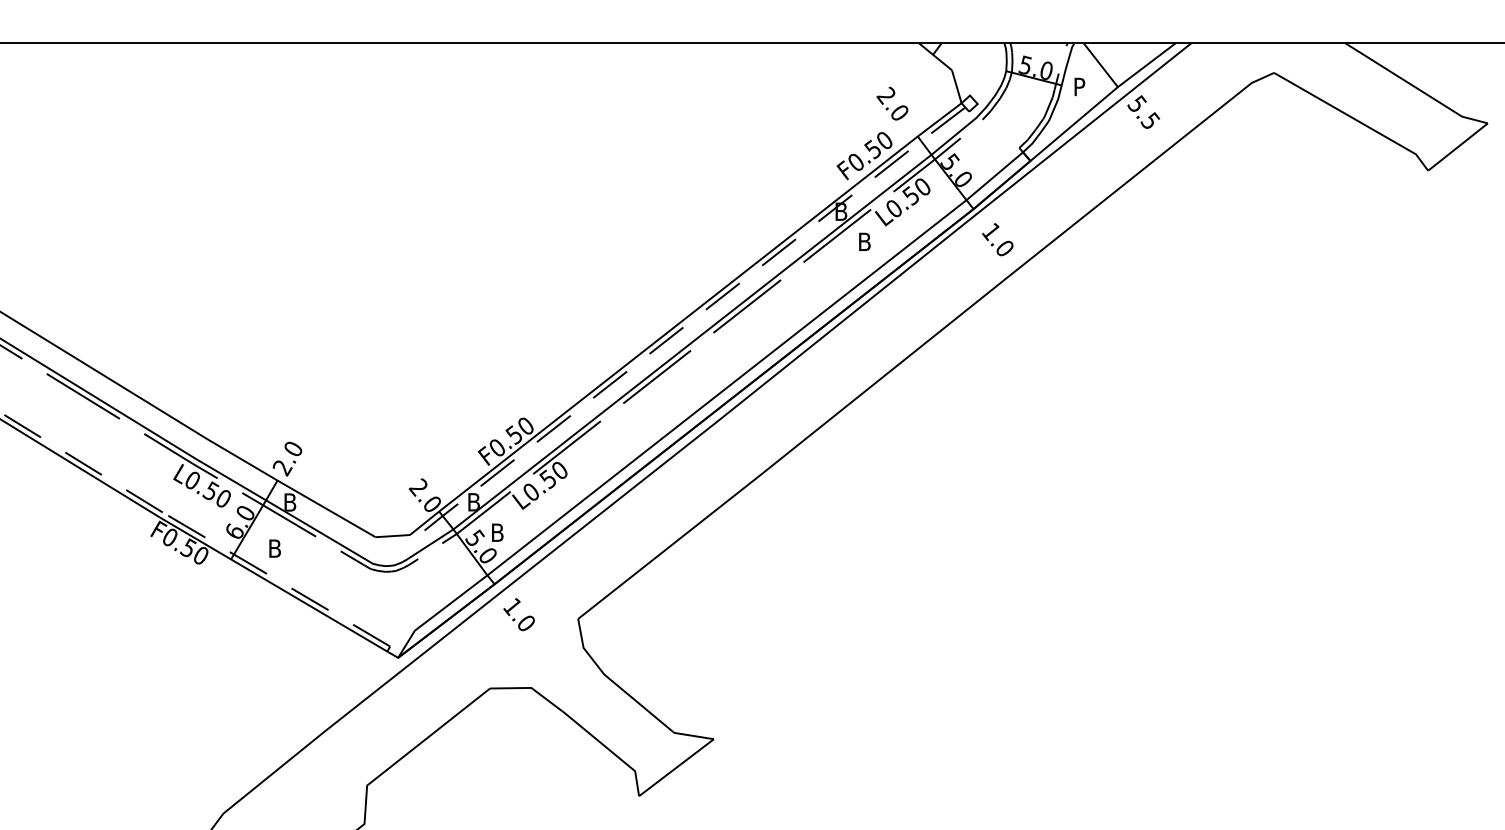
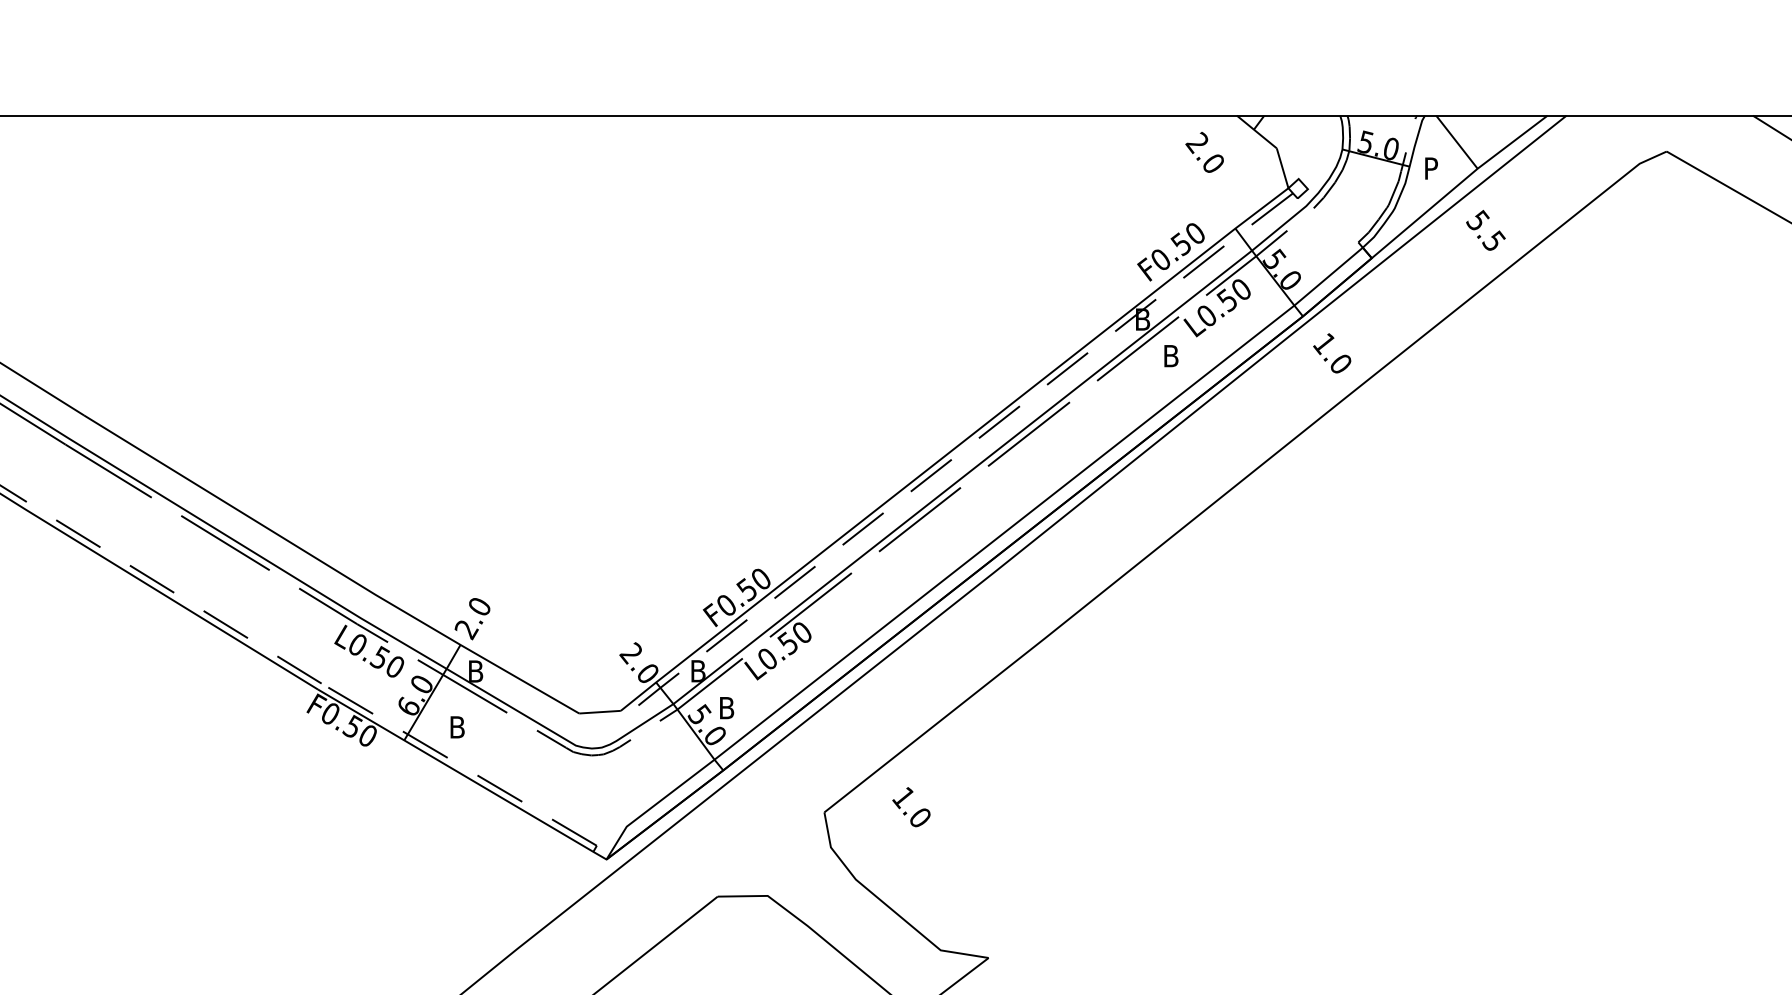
text: (892, 103) -> (1204, 152), moved
text: (1143, 111) -> (1485, 229), moved
text: (518, 614) -> (910, 807), moved

